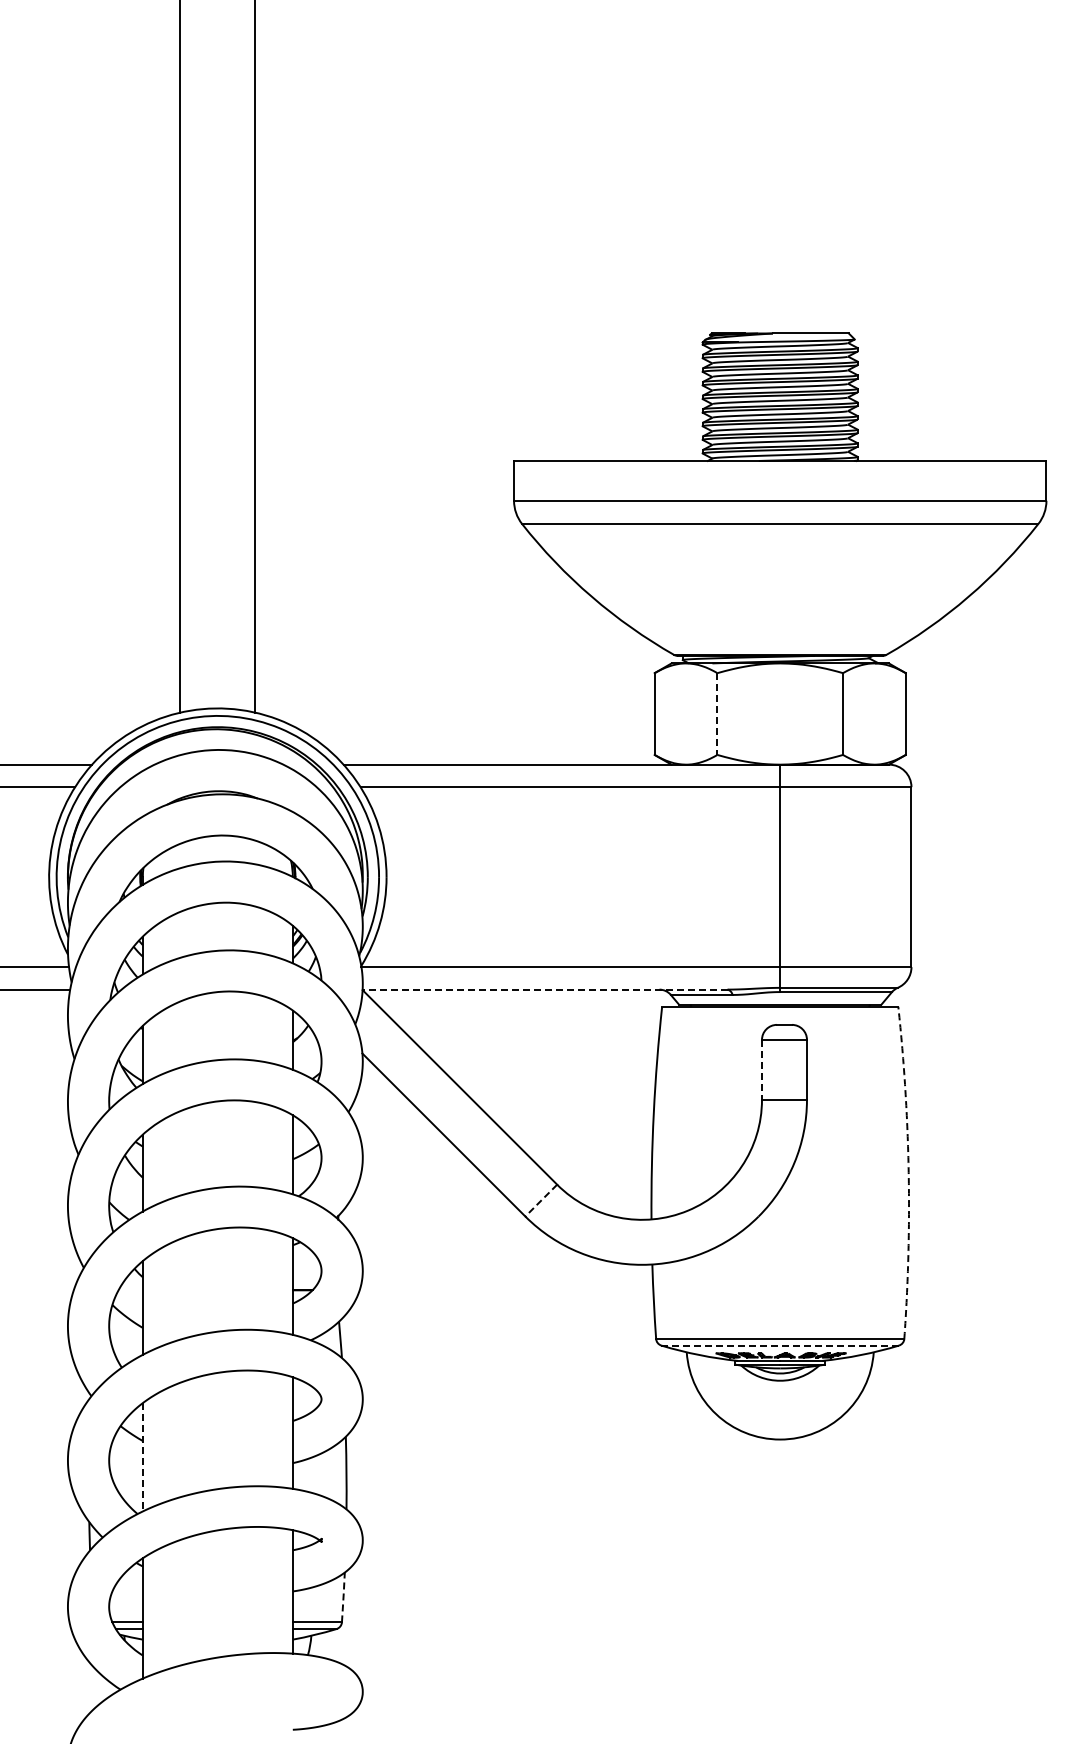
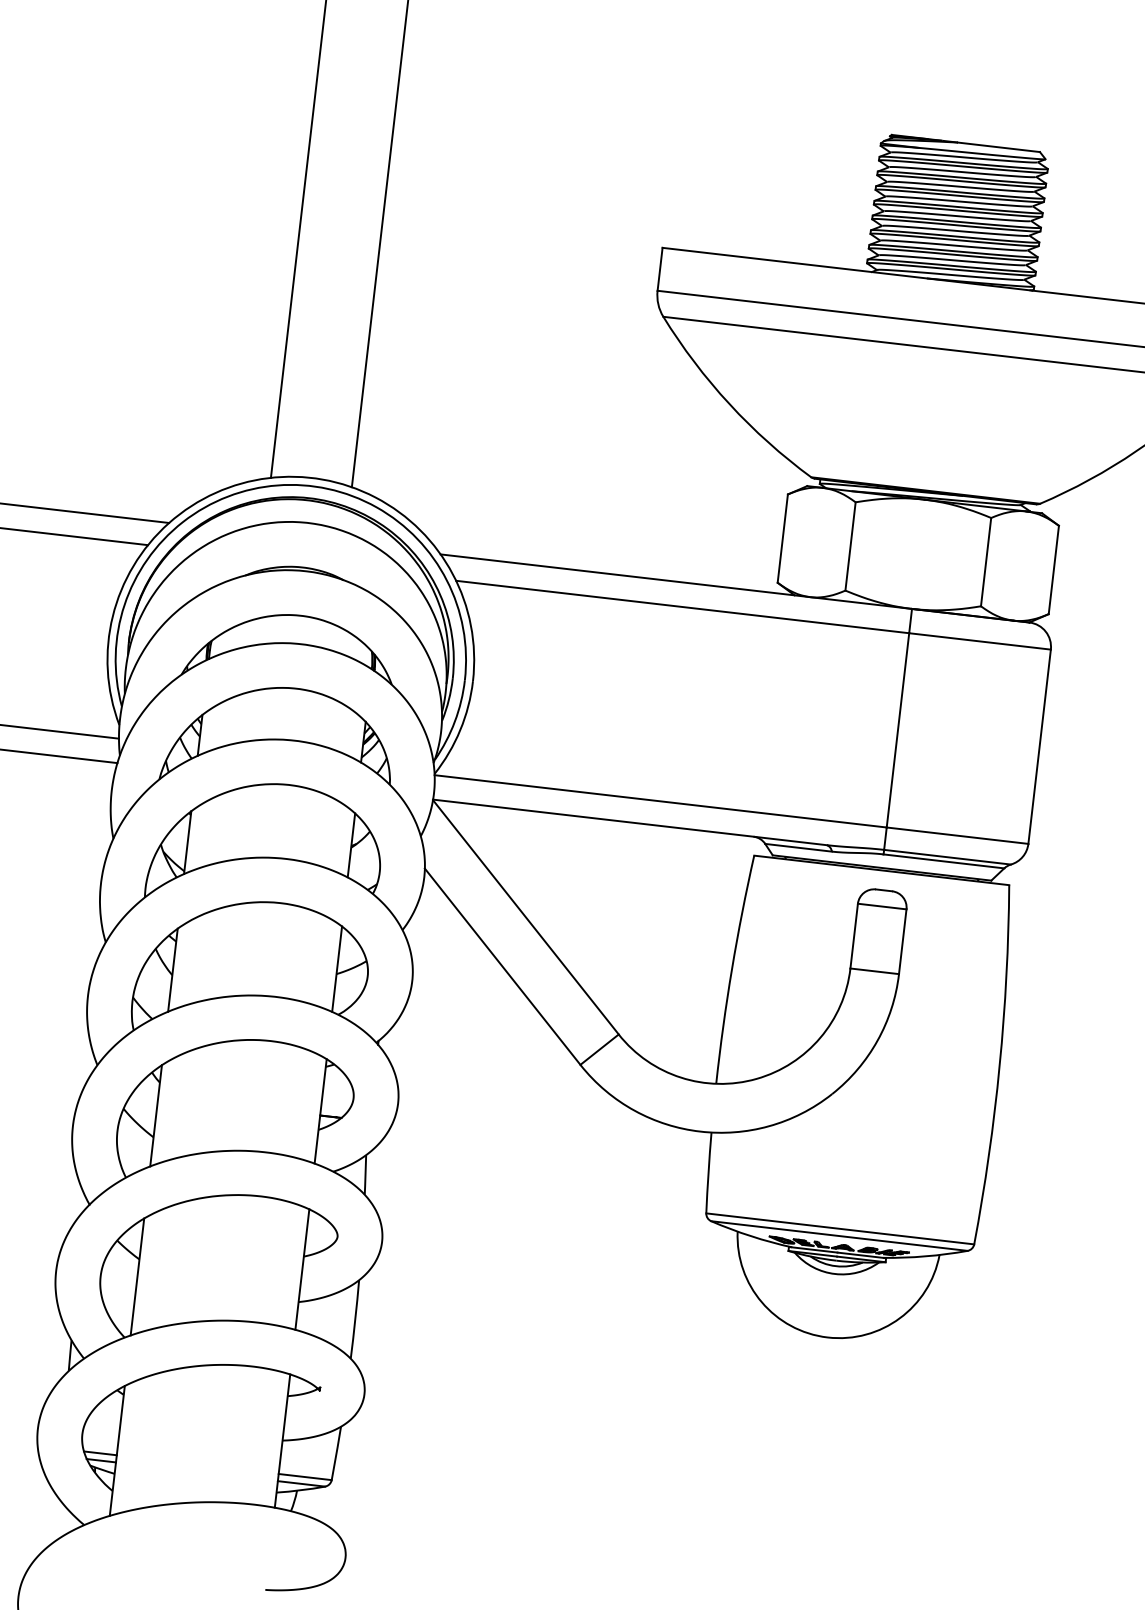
line: (717, 714) -> (850, 546), dashed -> solid
line: (544, 989) -> (629, 822), dashed -> solid
line: (761, 1069) -> (853, 935), dashed -> solid
arc: (908, 1172) -> (999, 1065), dashed -> solid
line: (541, 1200) -> (599, 1049), dashed -> solid
line: (780, 1345) -> (839, 1235), dashed -> solid
line: (142, 1457) -> (137, 1277), dashed -> solid
line: (343, 1597) -> (336, 1453), dashed -> solid

